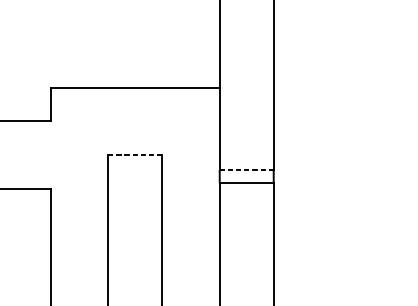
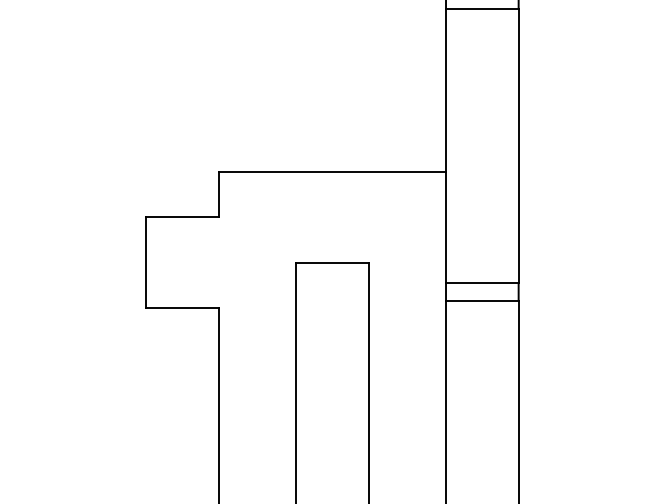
line: (135, 154) -> (332, 262), dashed -> solid
line: (246, 169) -> (482, 282), dashed -> solid

